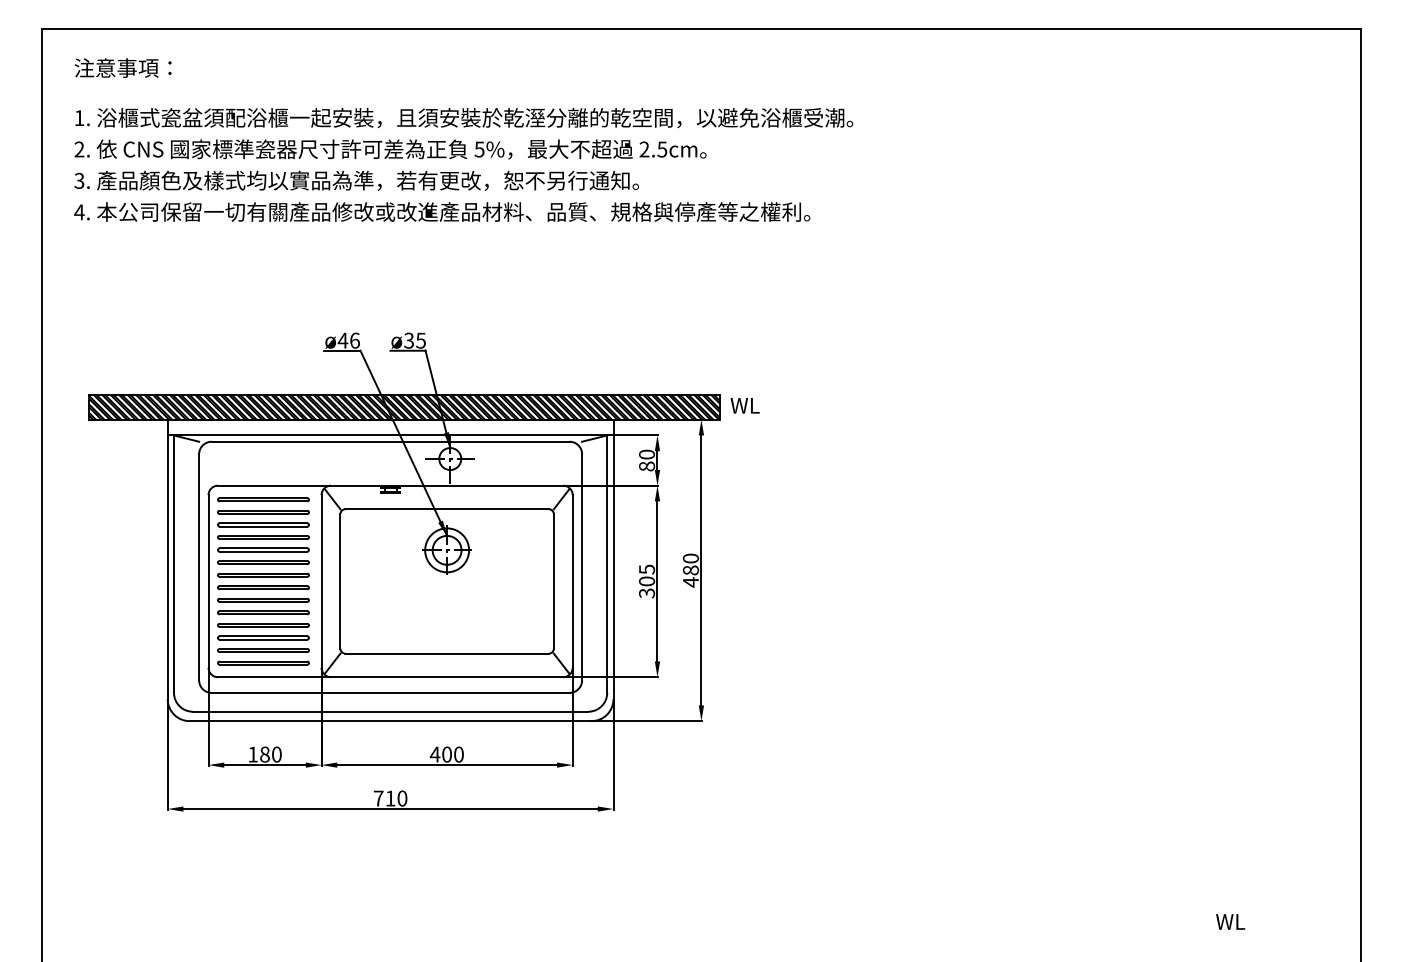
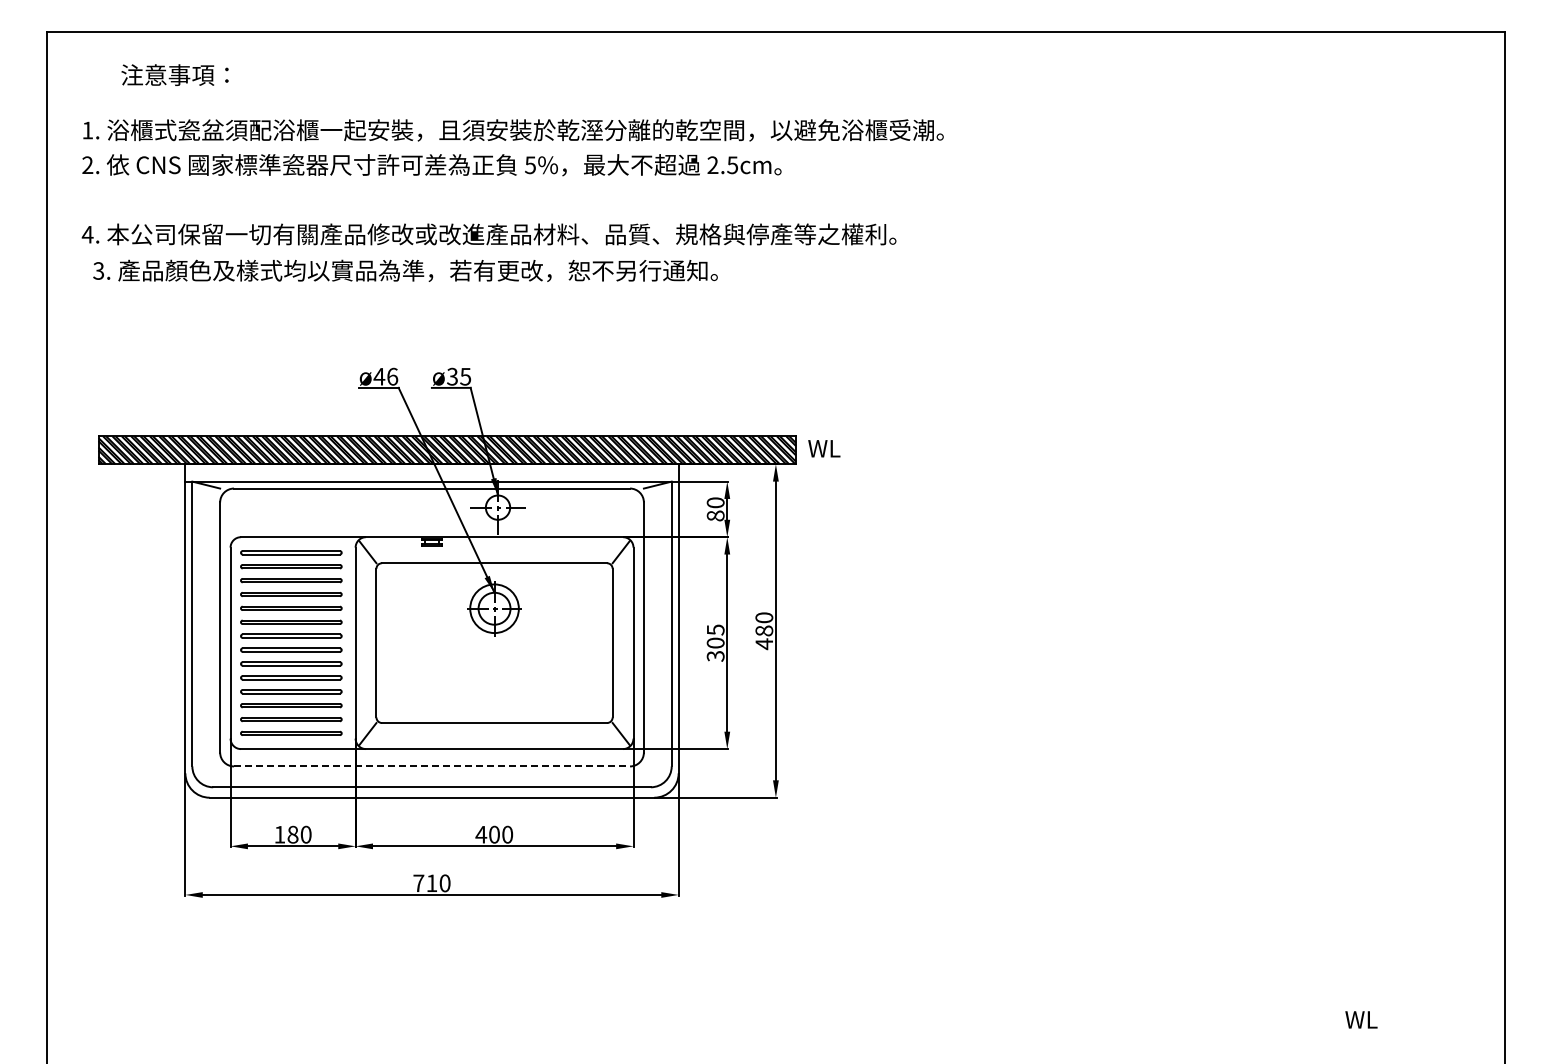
text: (122, 67) -> (174, 74), moved
text: (356, 180) -> (405, 270), moved
line: (391, 692) -> (432, 766), solid -> dashed

